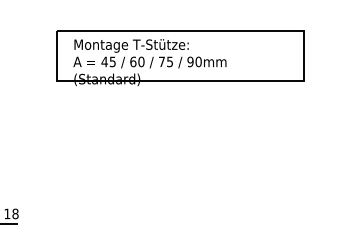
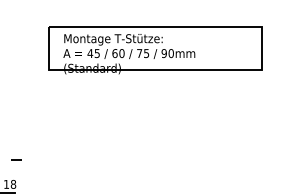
line: (18, 184) -> (16, 159), added

